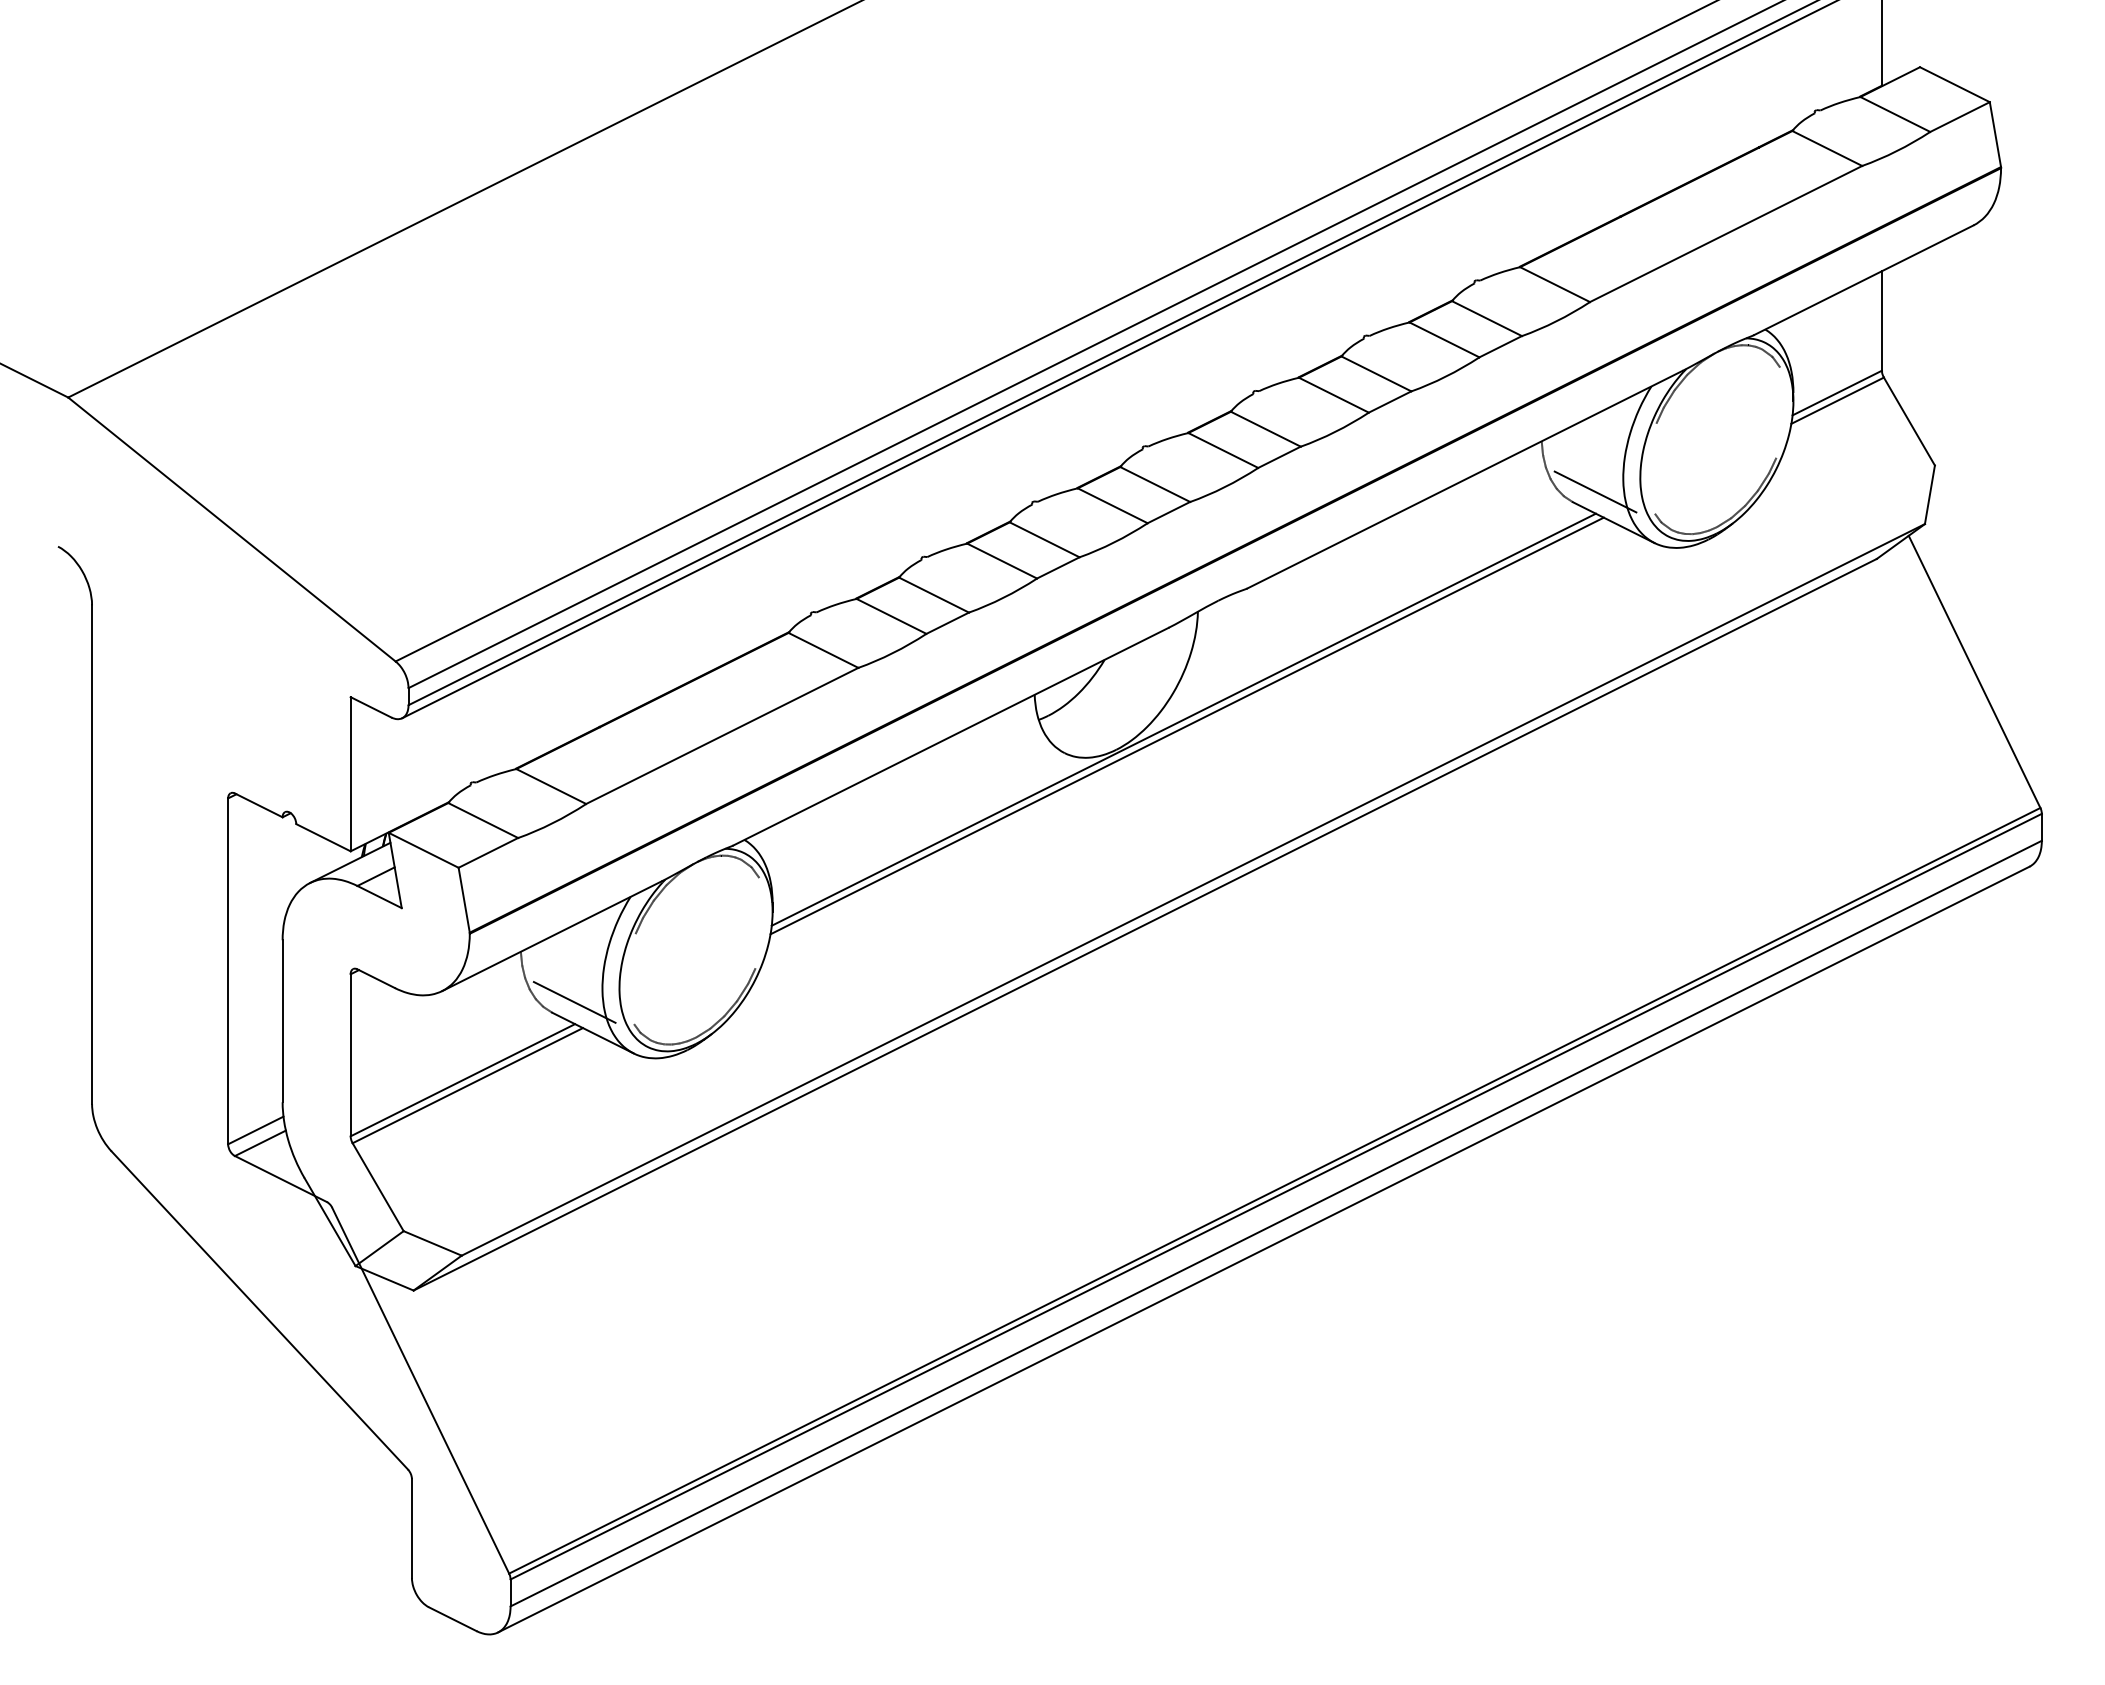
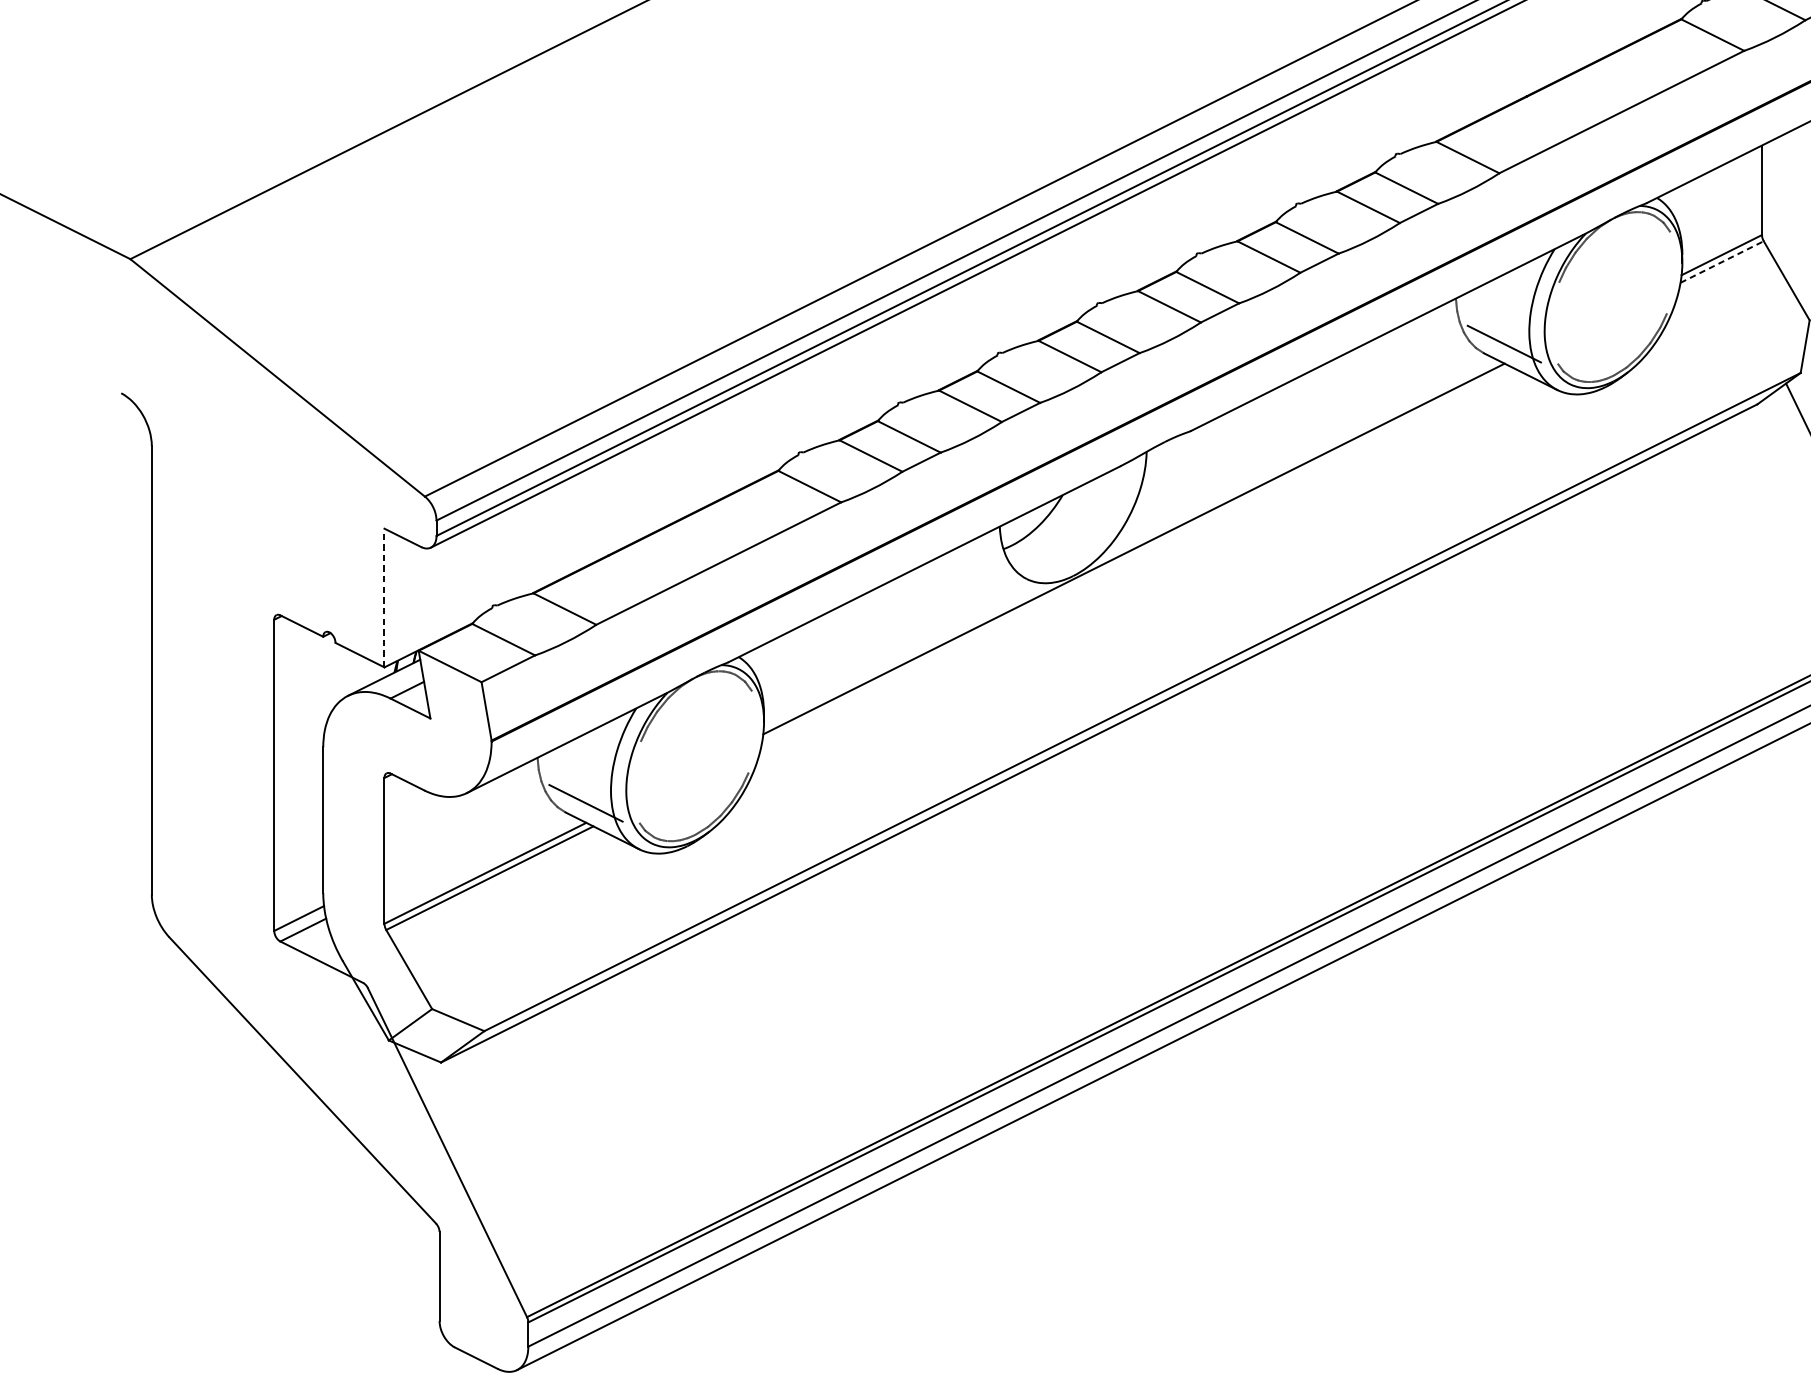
line: (1837, 400) -> (1722, 261), solid -> dashed
line: (1186, 725) -> (1136, 554), removed
line: (350, 773) -> (384, 597), solid -> dashed

